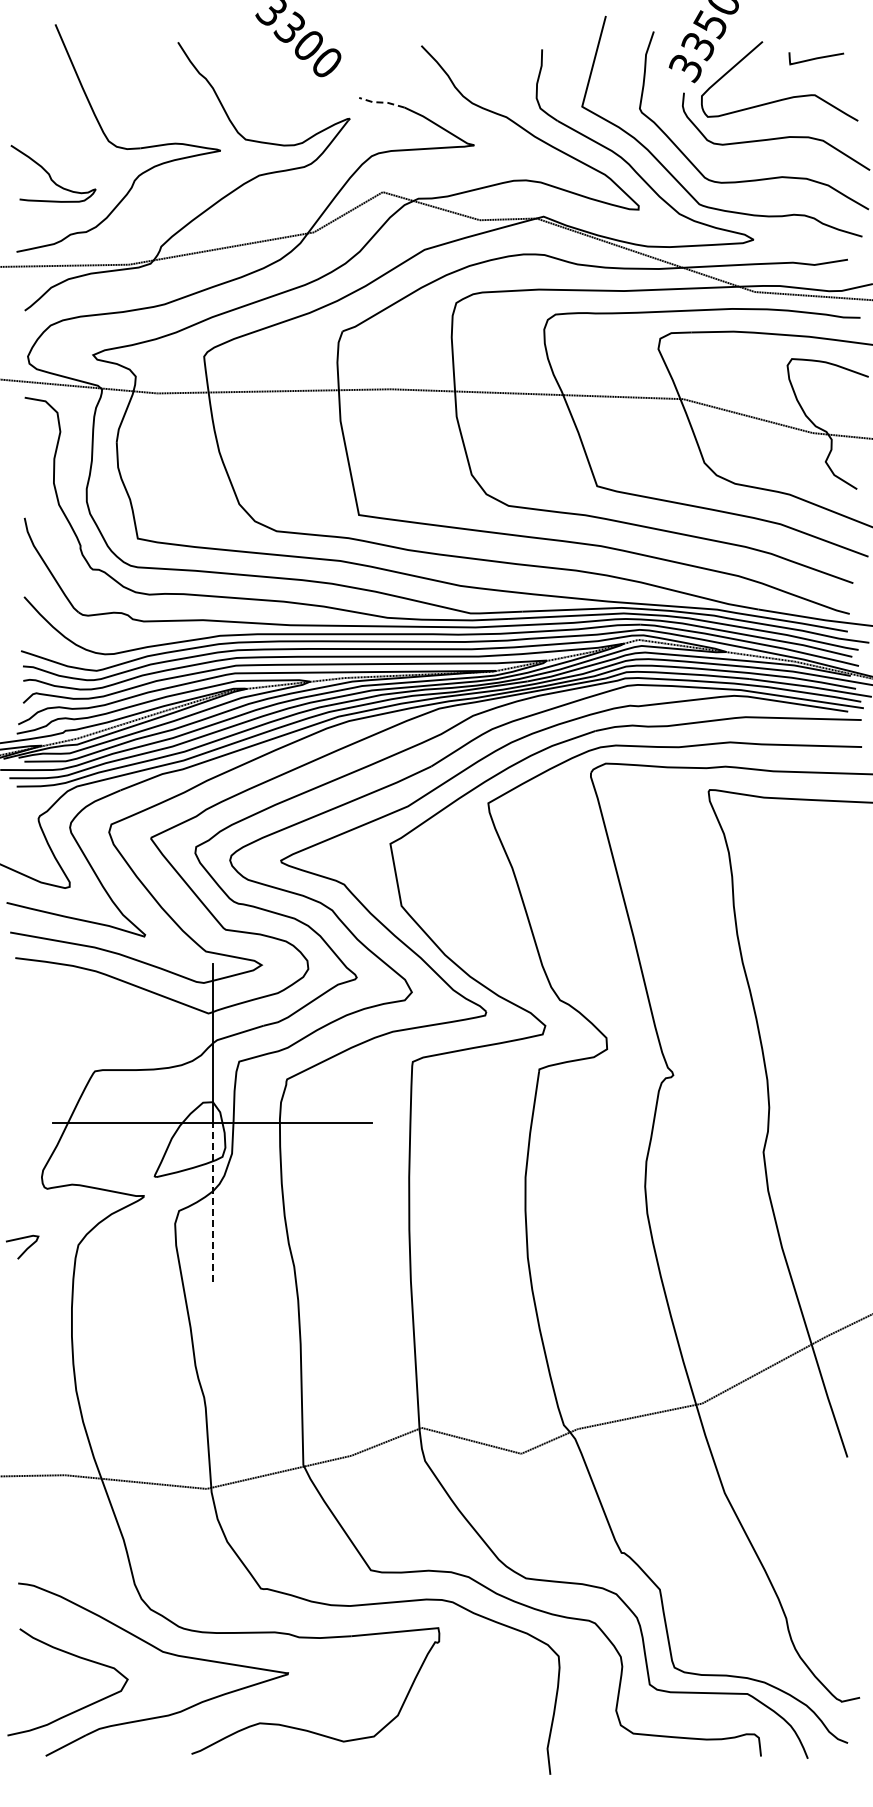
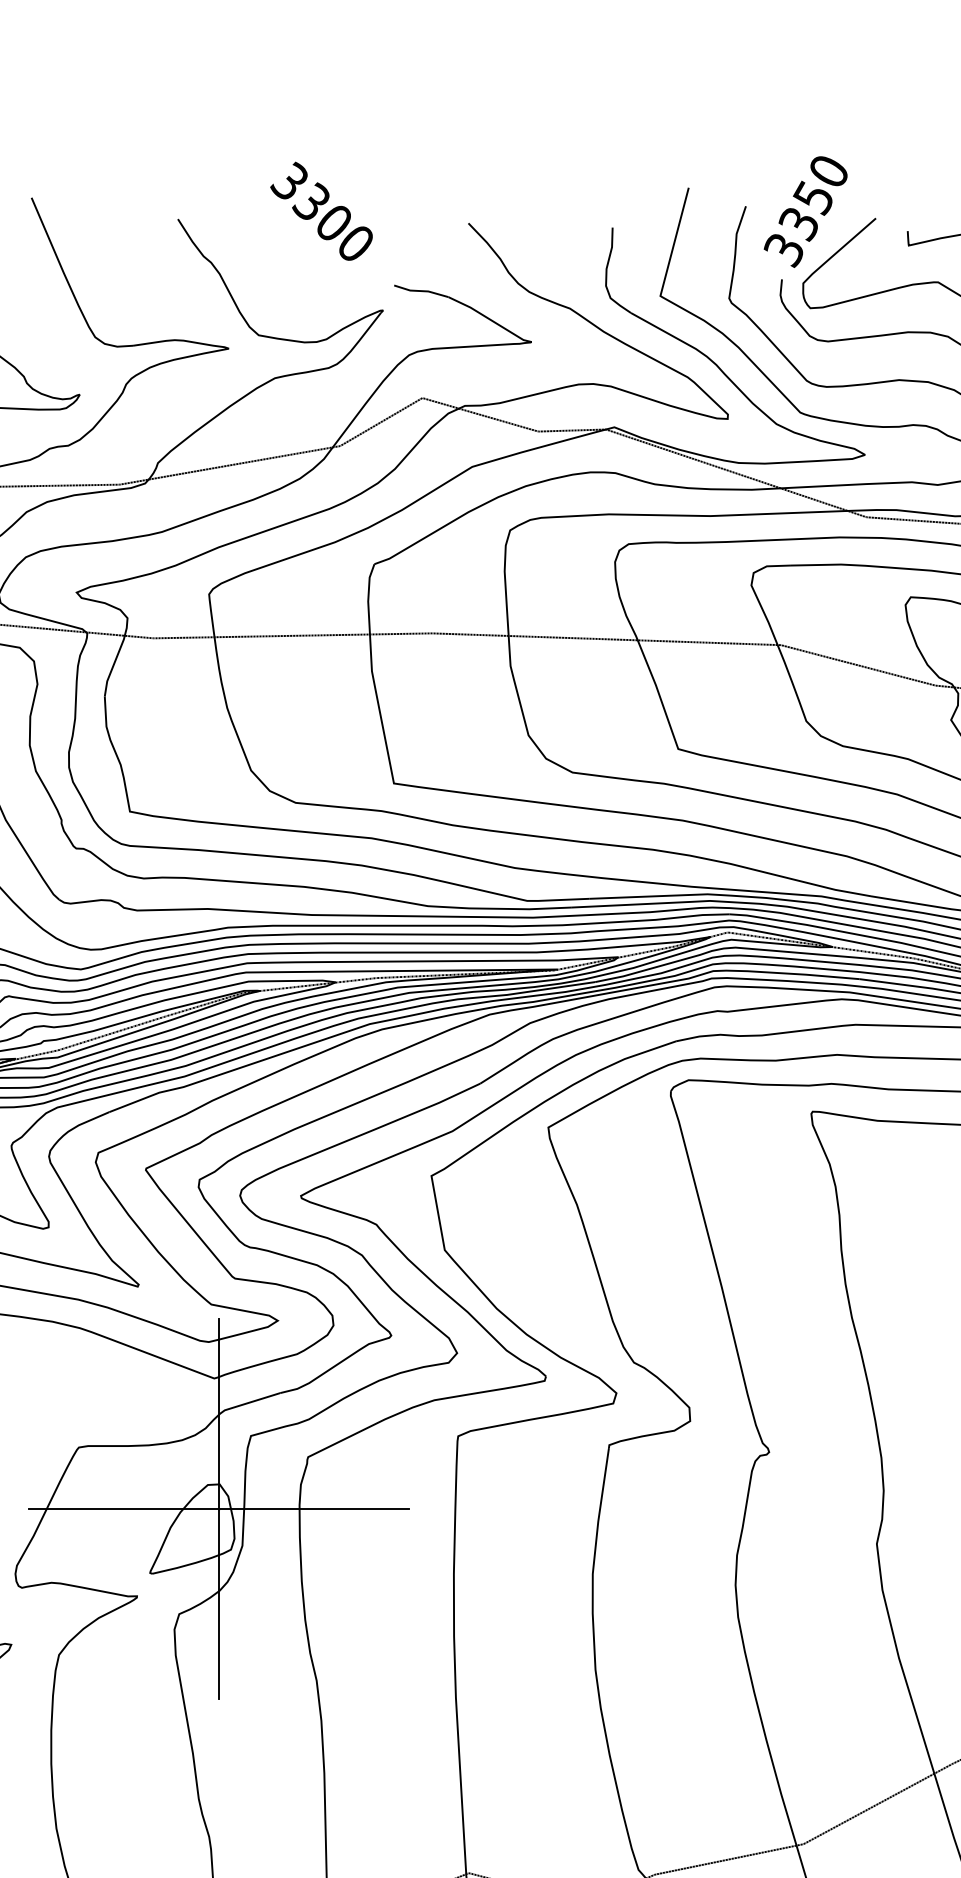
line: (381, 102) -> (420, 291), dashed -> solid
line: (212, 1201) -> (219, 1602), dashed -> solid

